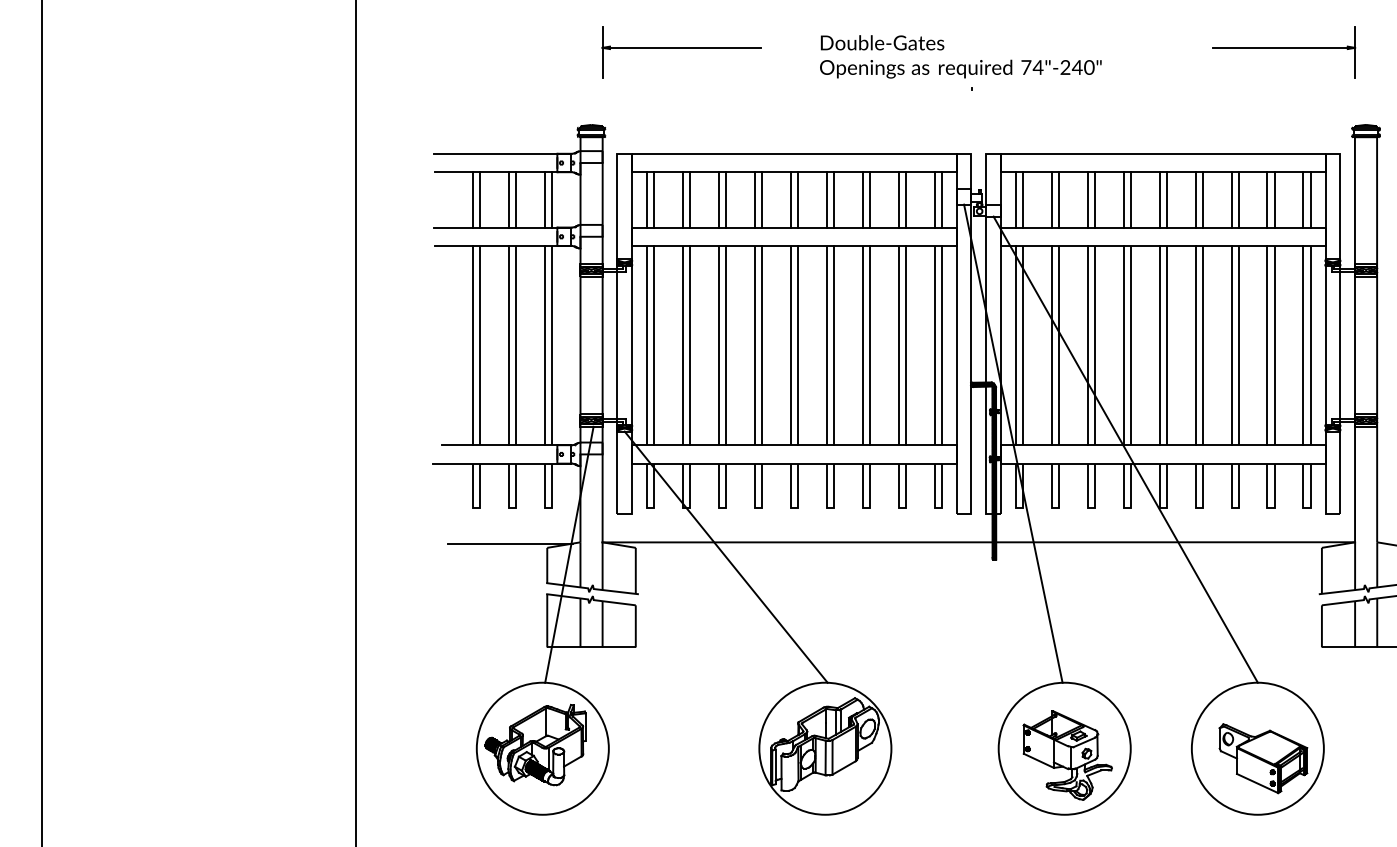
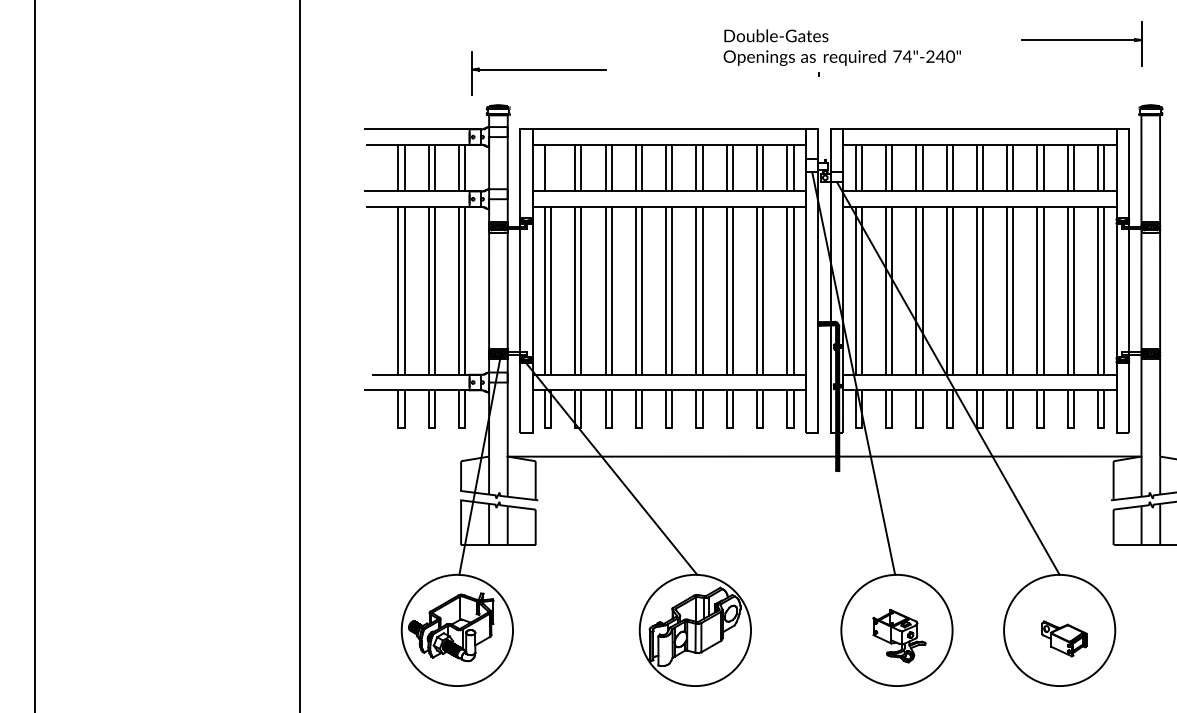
part: (681, 52) -> (538, 73), moved
text: (960, 56) -> (842, 47), moved
line: (654, 199) -> (551, 167), removed
line: (509, 544) -> (429, 458), removed
part: (1067, 755) -> (899, 636), size x0.7
part: (1263, 758) -> (1064, 638), size x0.6

